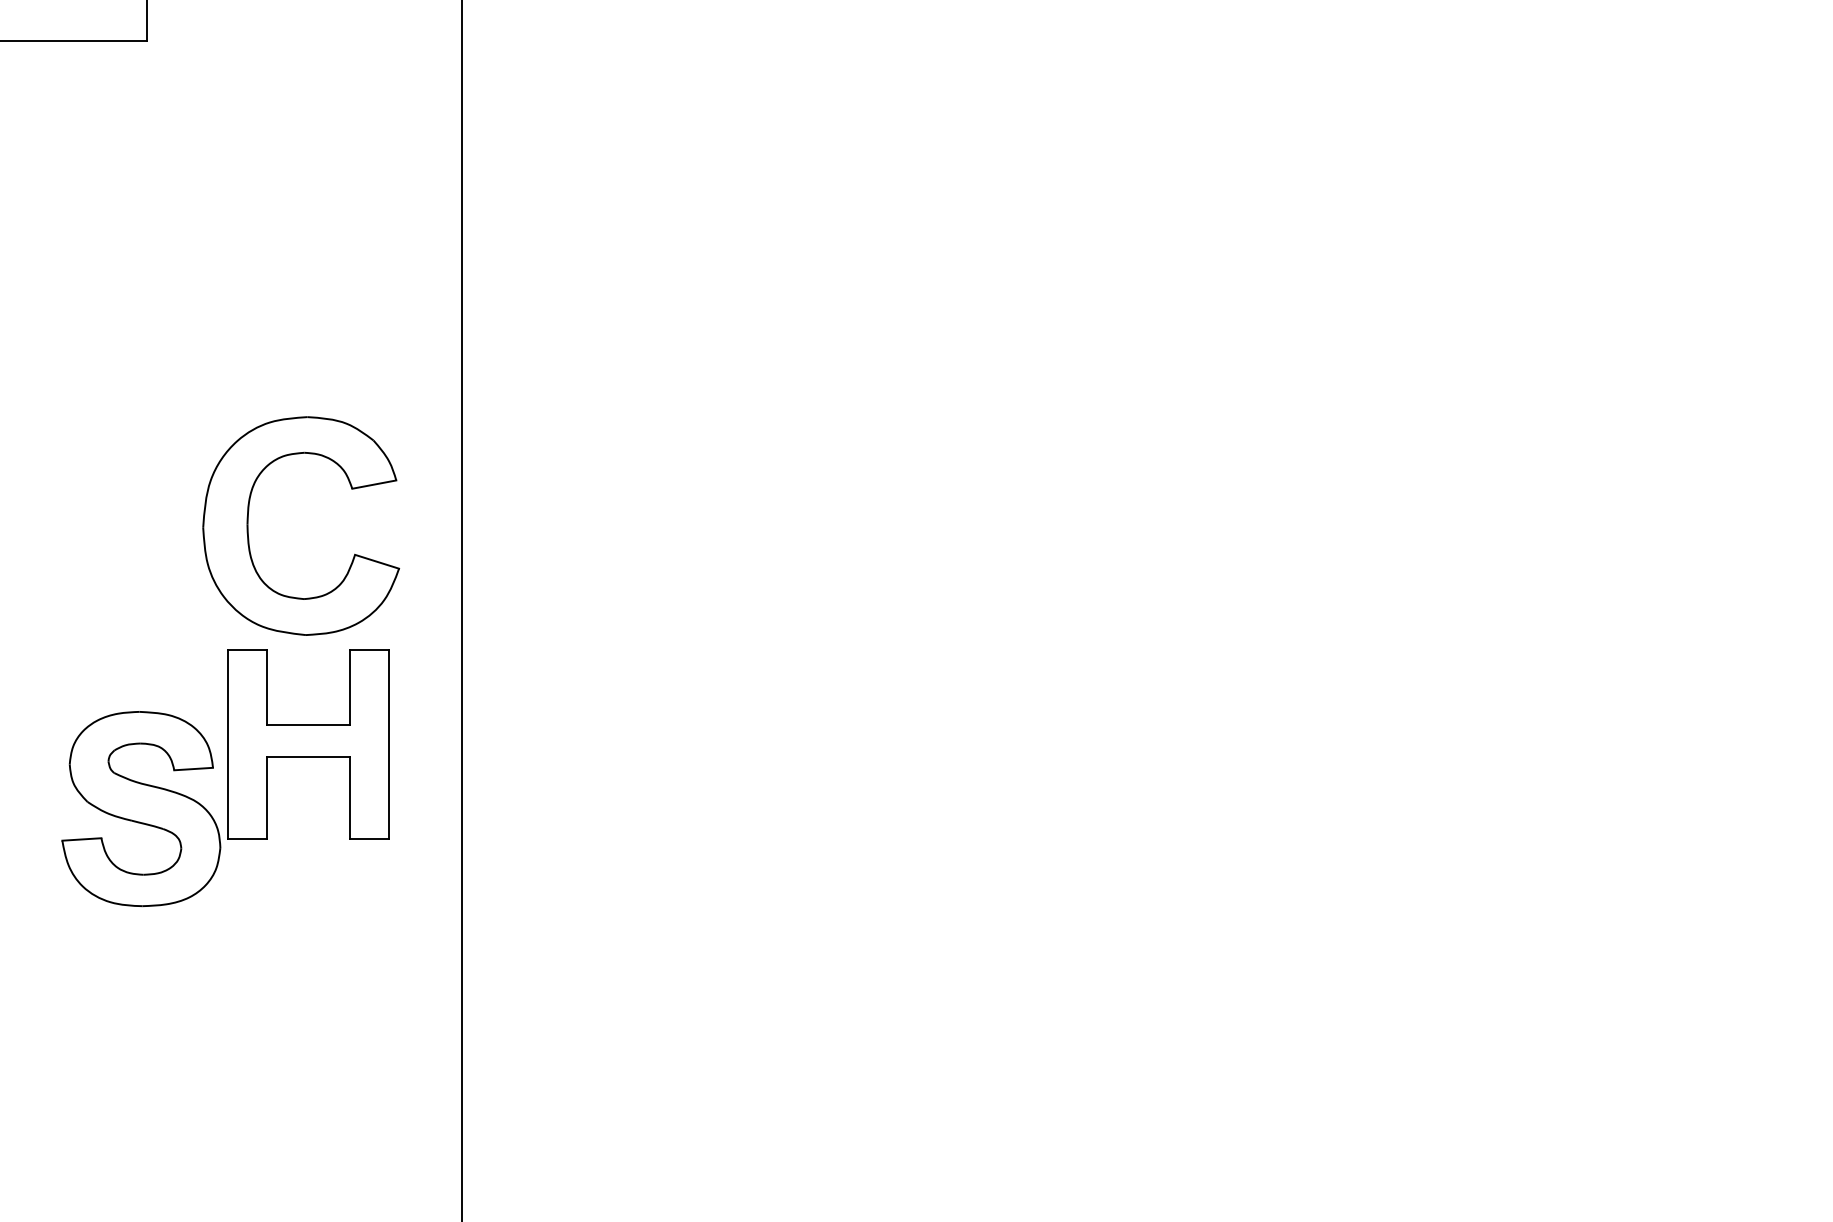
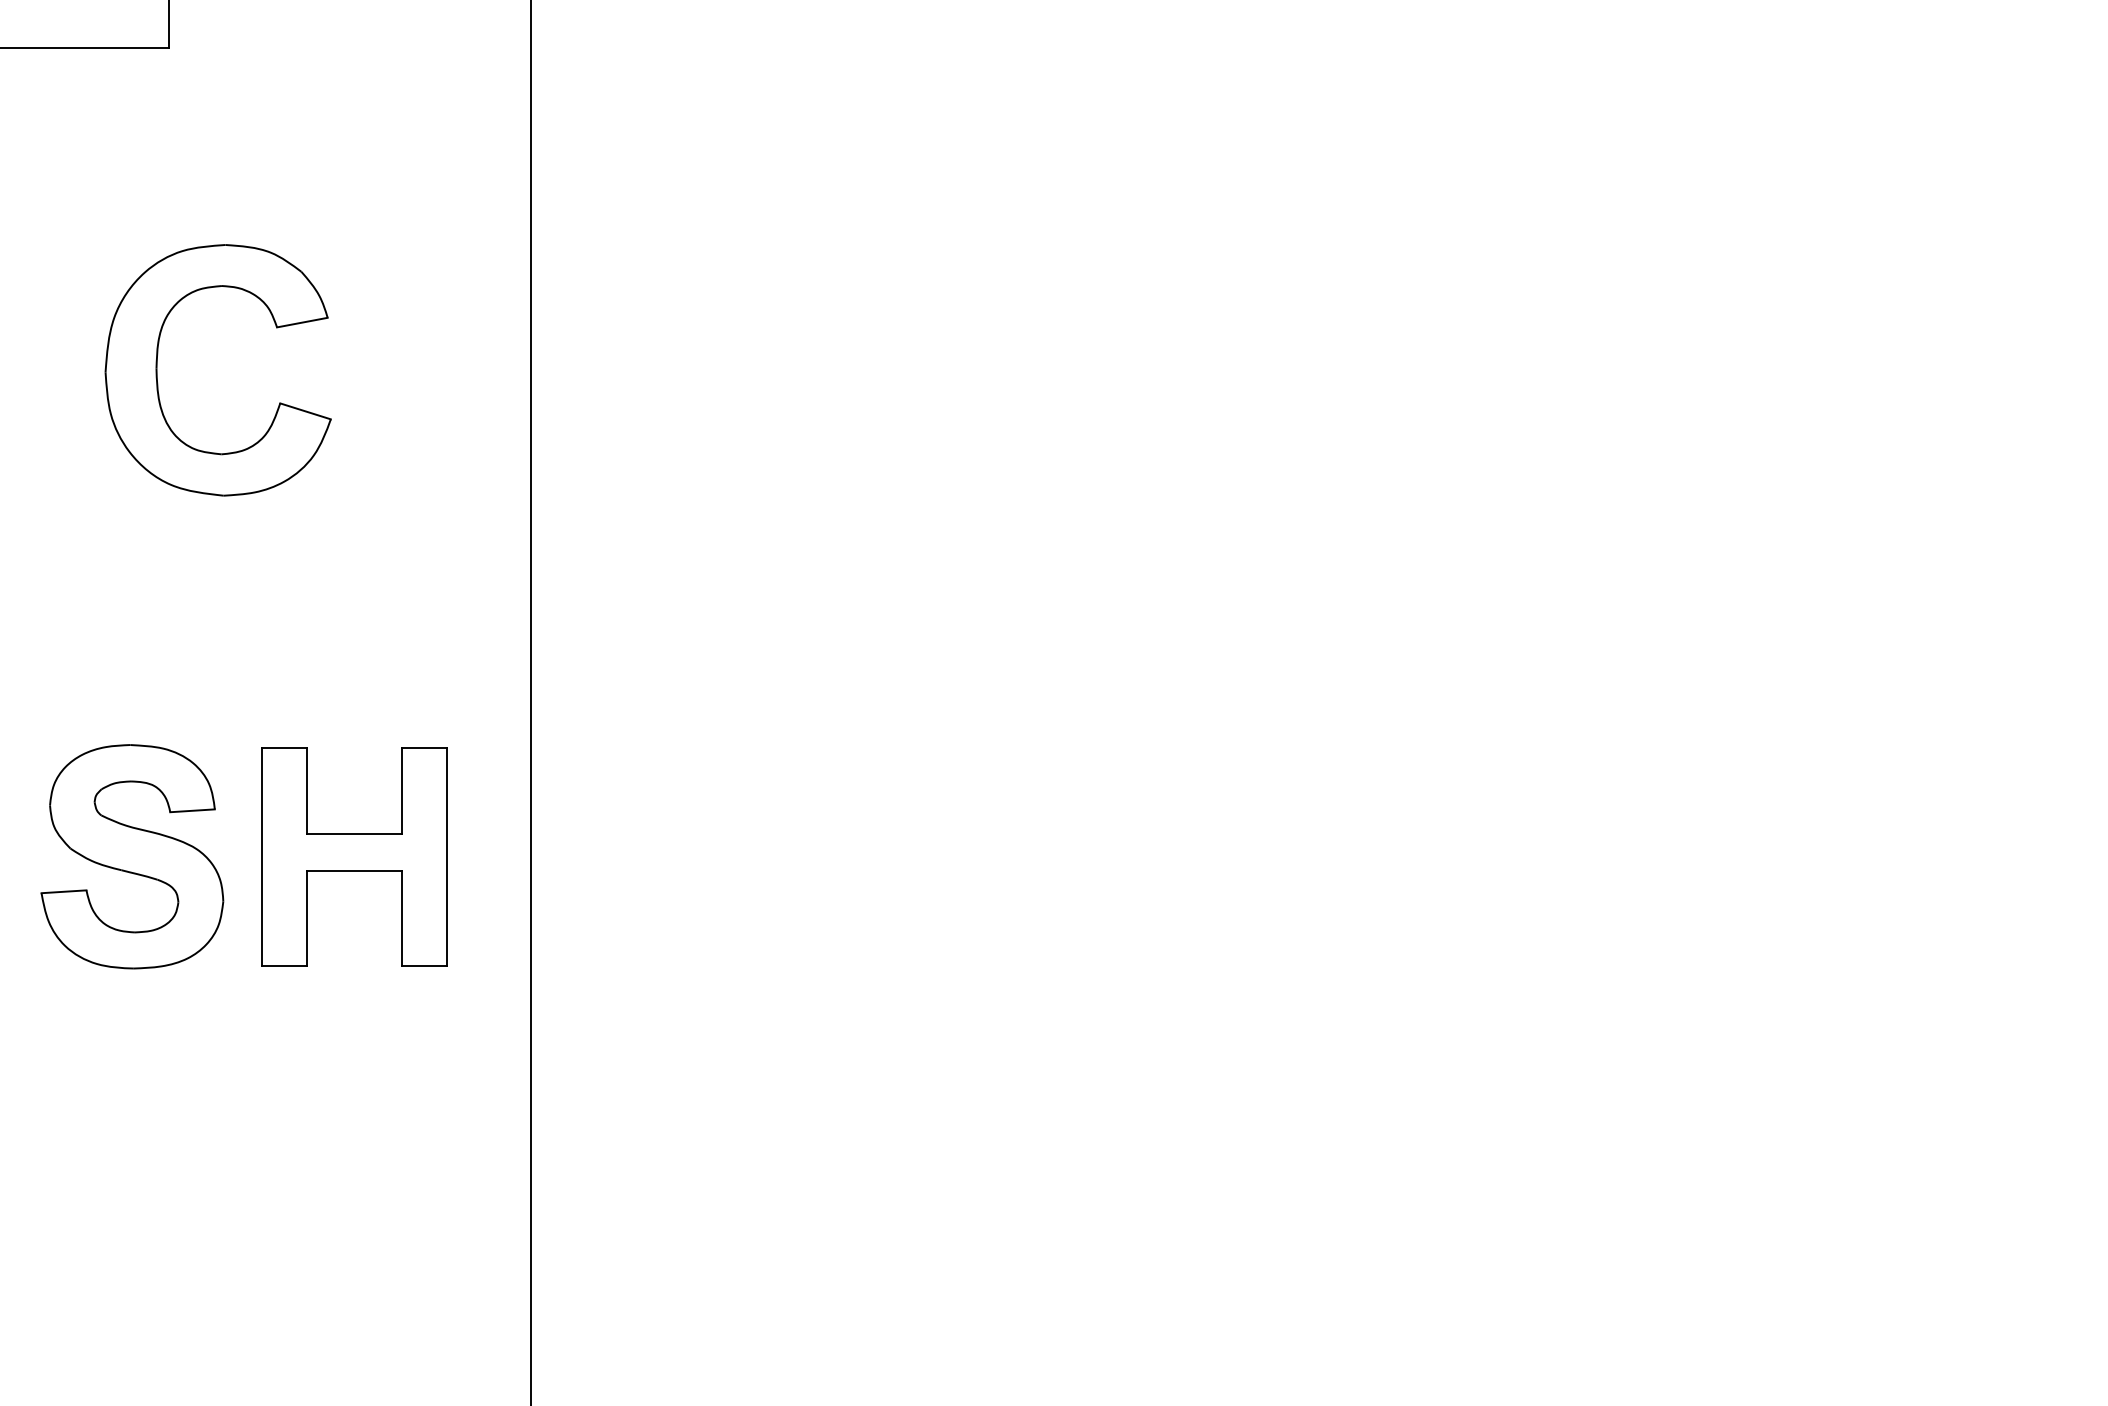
part: (248, 526) -> (157, 370), moved
part: (141, 808) -> (132, 856), moved

